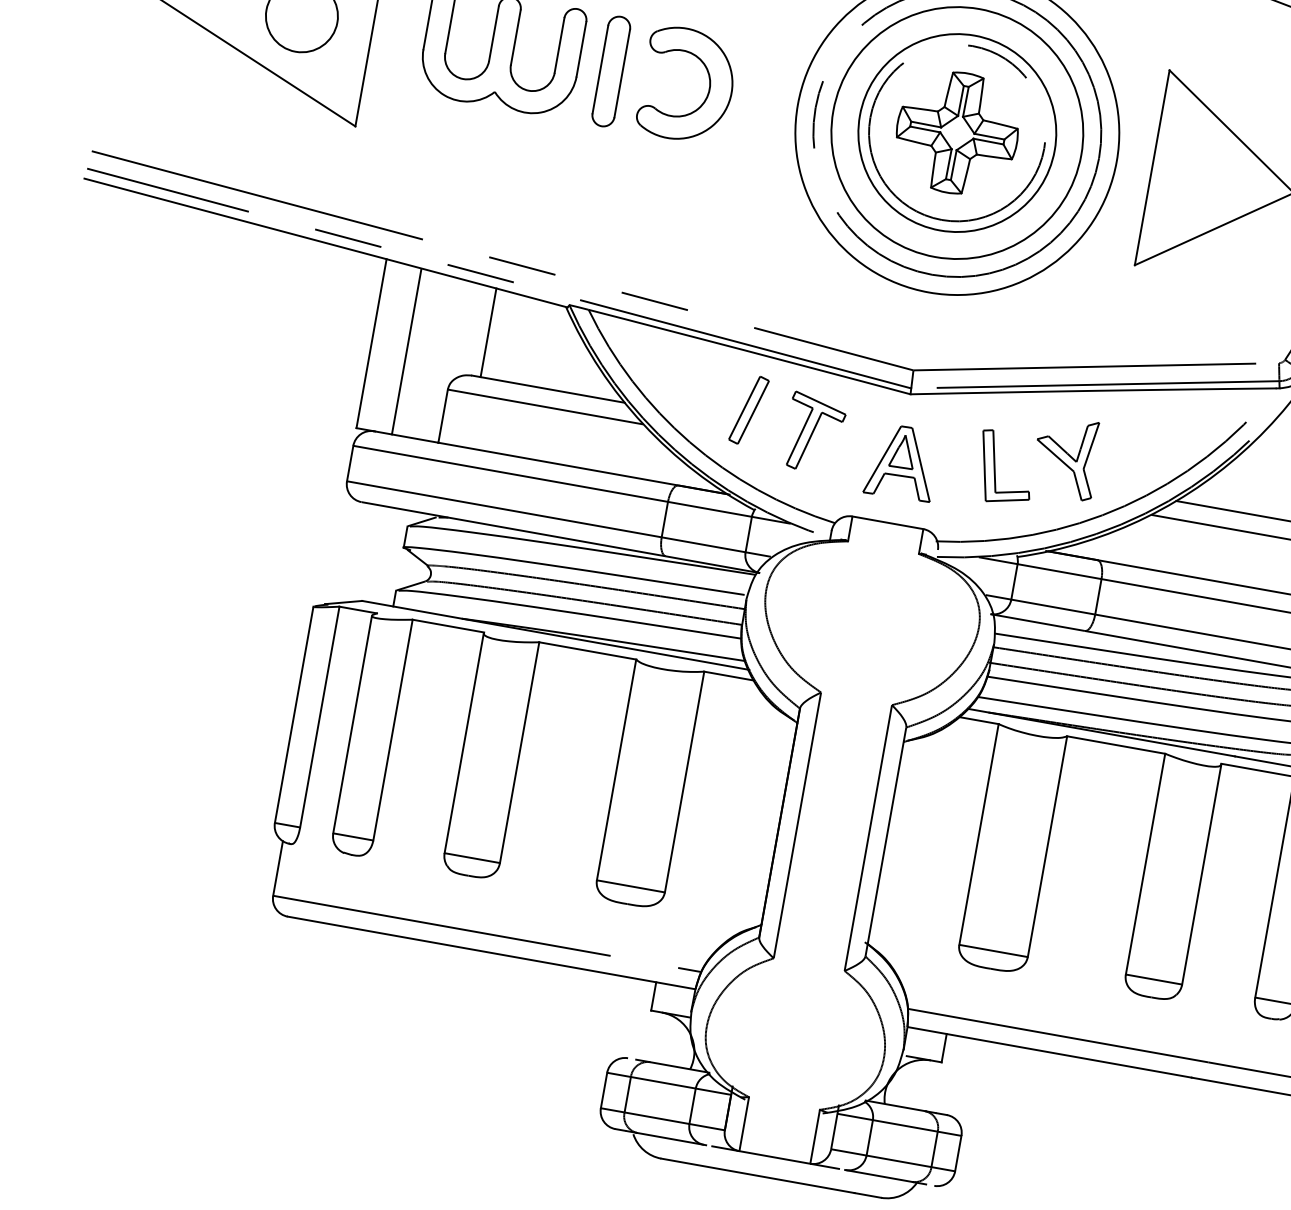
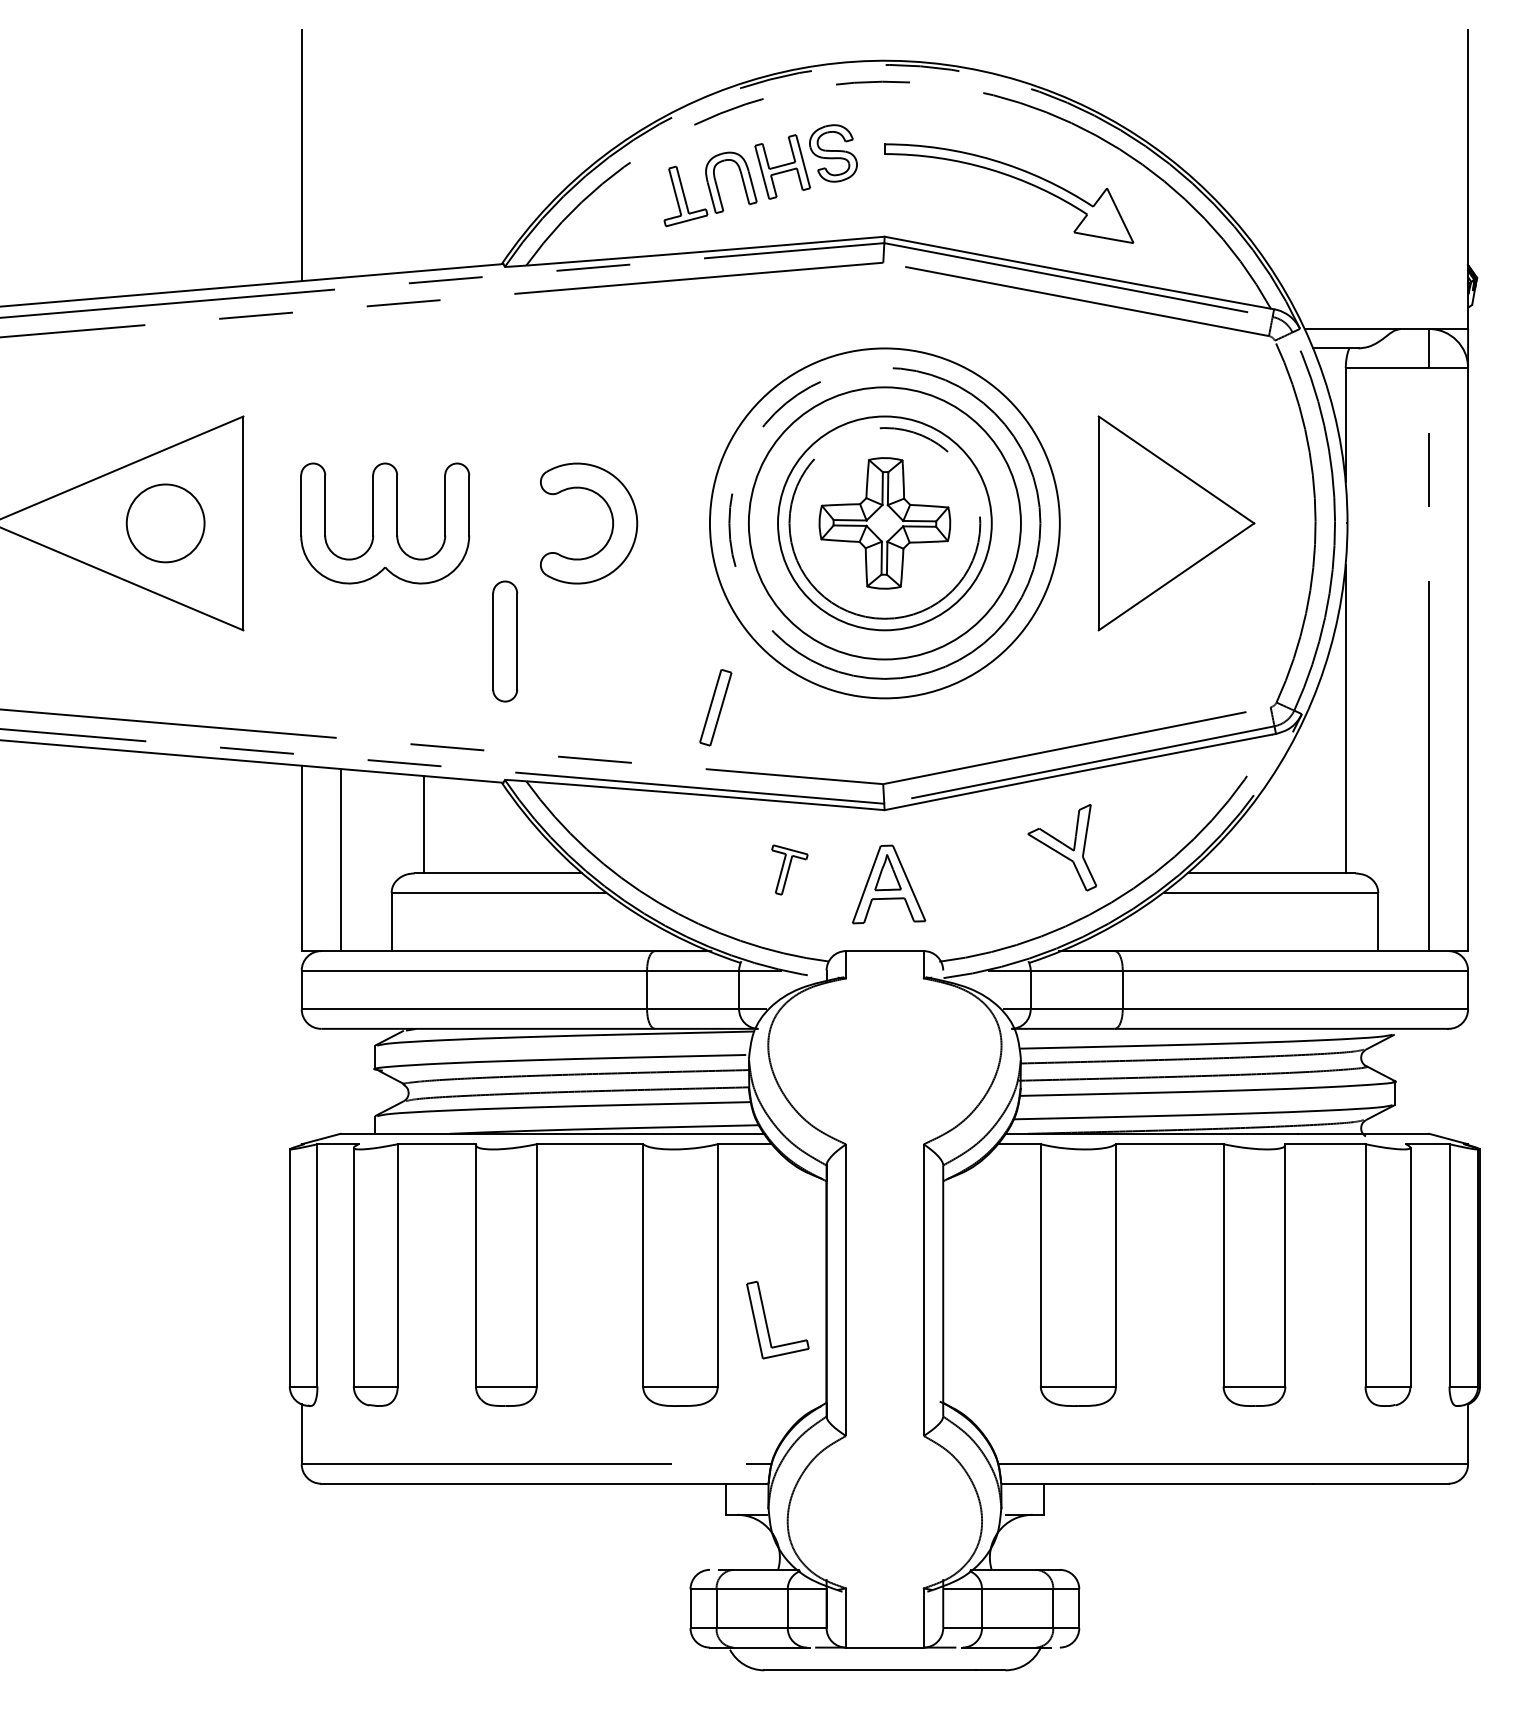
part: (611, 71) -> (505, 641), moved
part: (748, 410) -> (715, 707), moved
part: (814, 432) -> (789, 869), size x0.6
part: (995, 469) -> (767, 1322), moved

